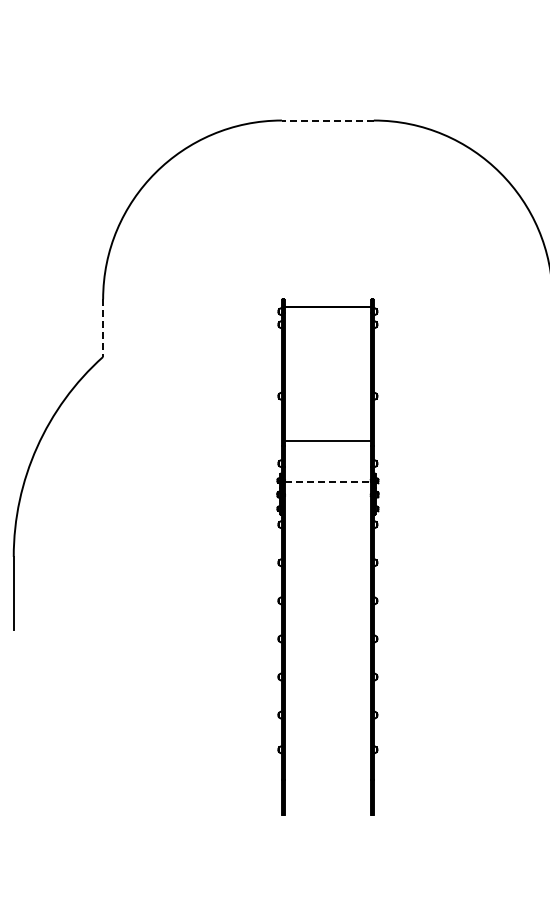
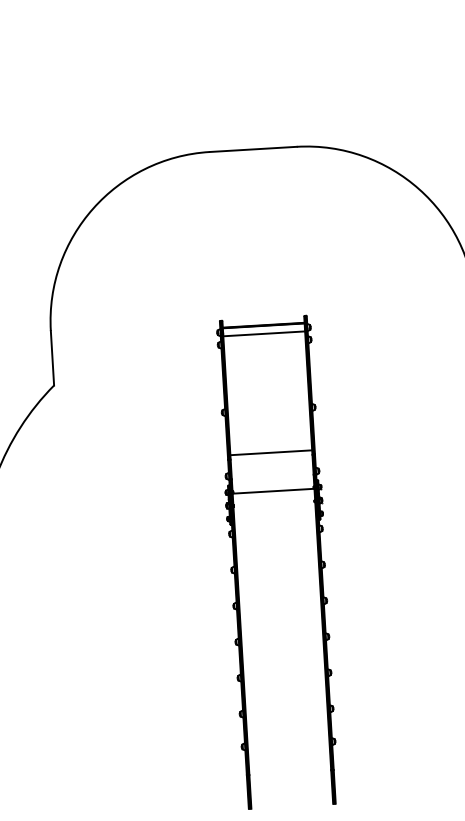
line: (327, 120) -> (252, 149), dashed -> solid
line: (327, 315) -> (263, 333), added
line: (103, 328) -> (52, 358), dashed -> solid
line: (328, 482) -> (274, 491), dashed -> solid

